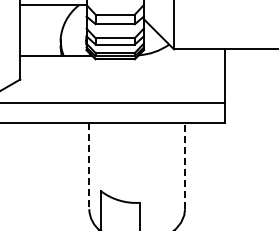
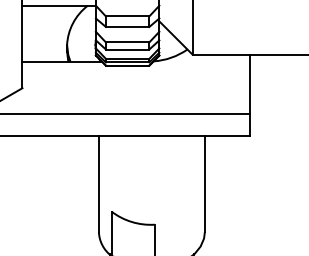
line: (185, 165) -> (205, 183), dashed -> solid
line: (89, 166) -> (99, 184), dashed -> solid

